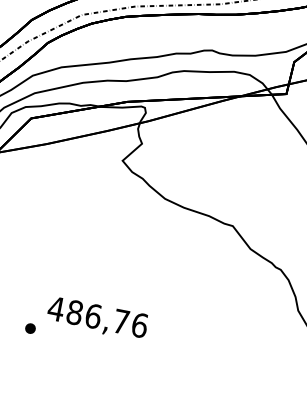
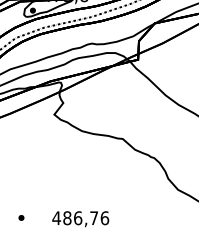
text: (97, 319) -> (80, 219), moved

